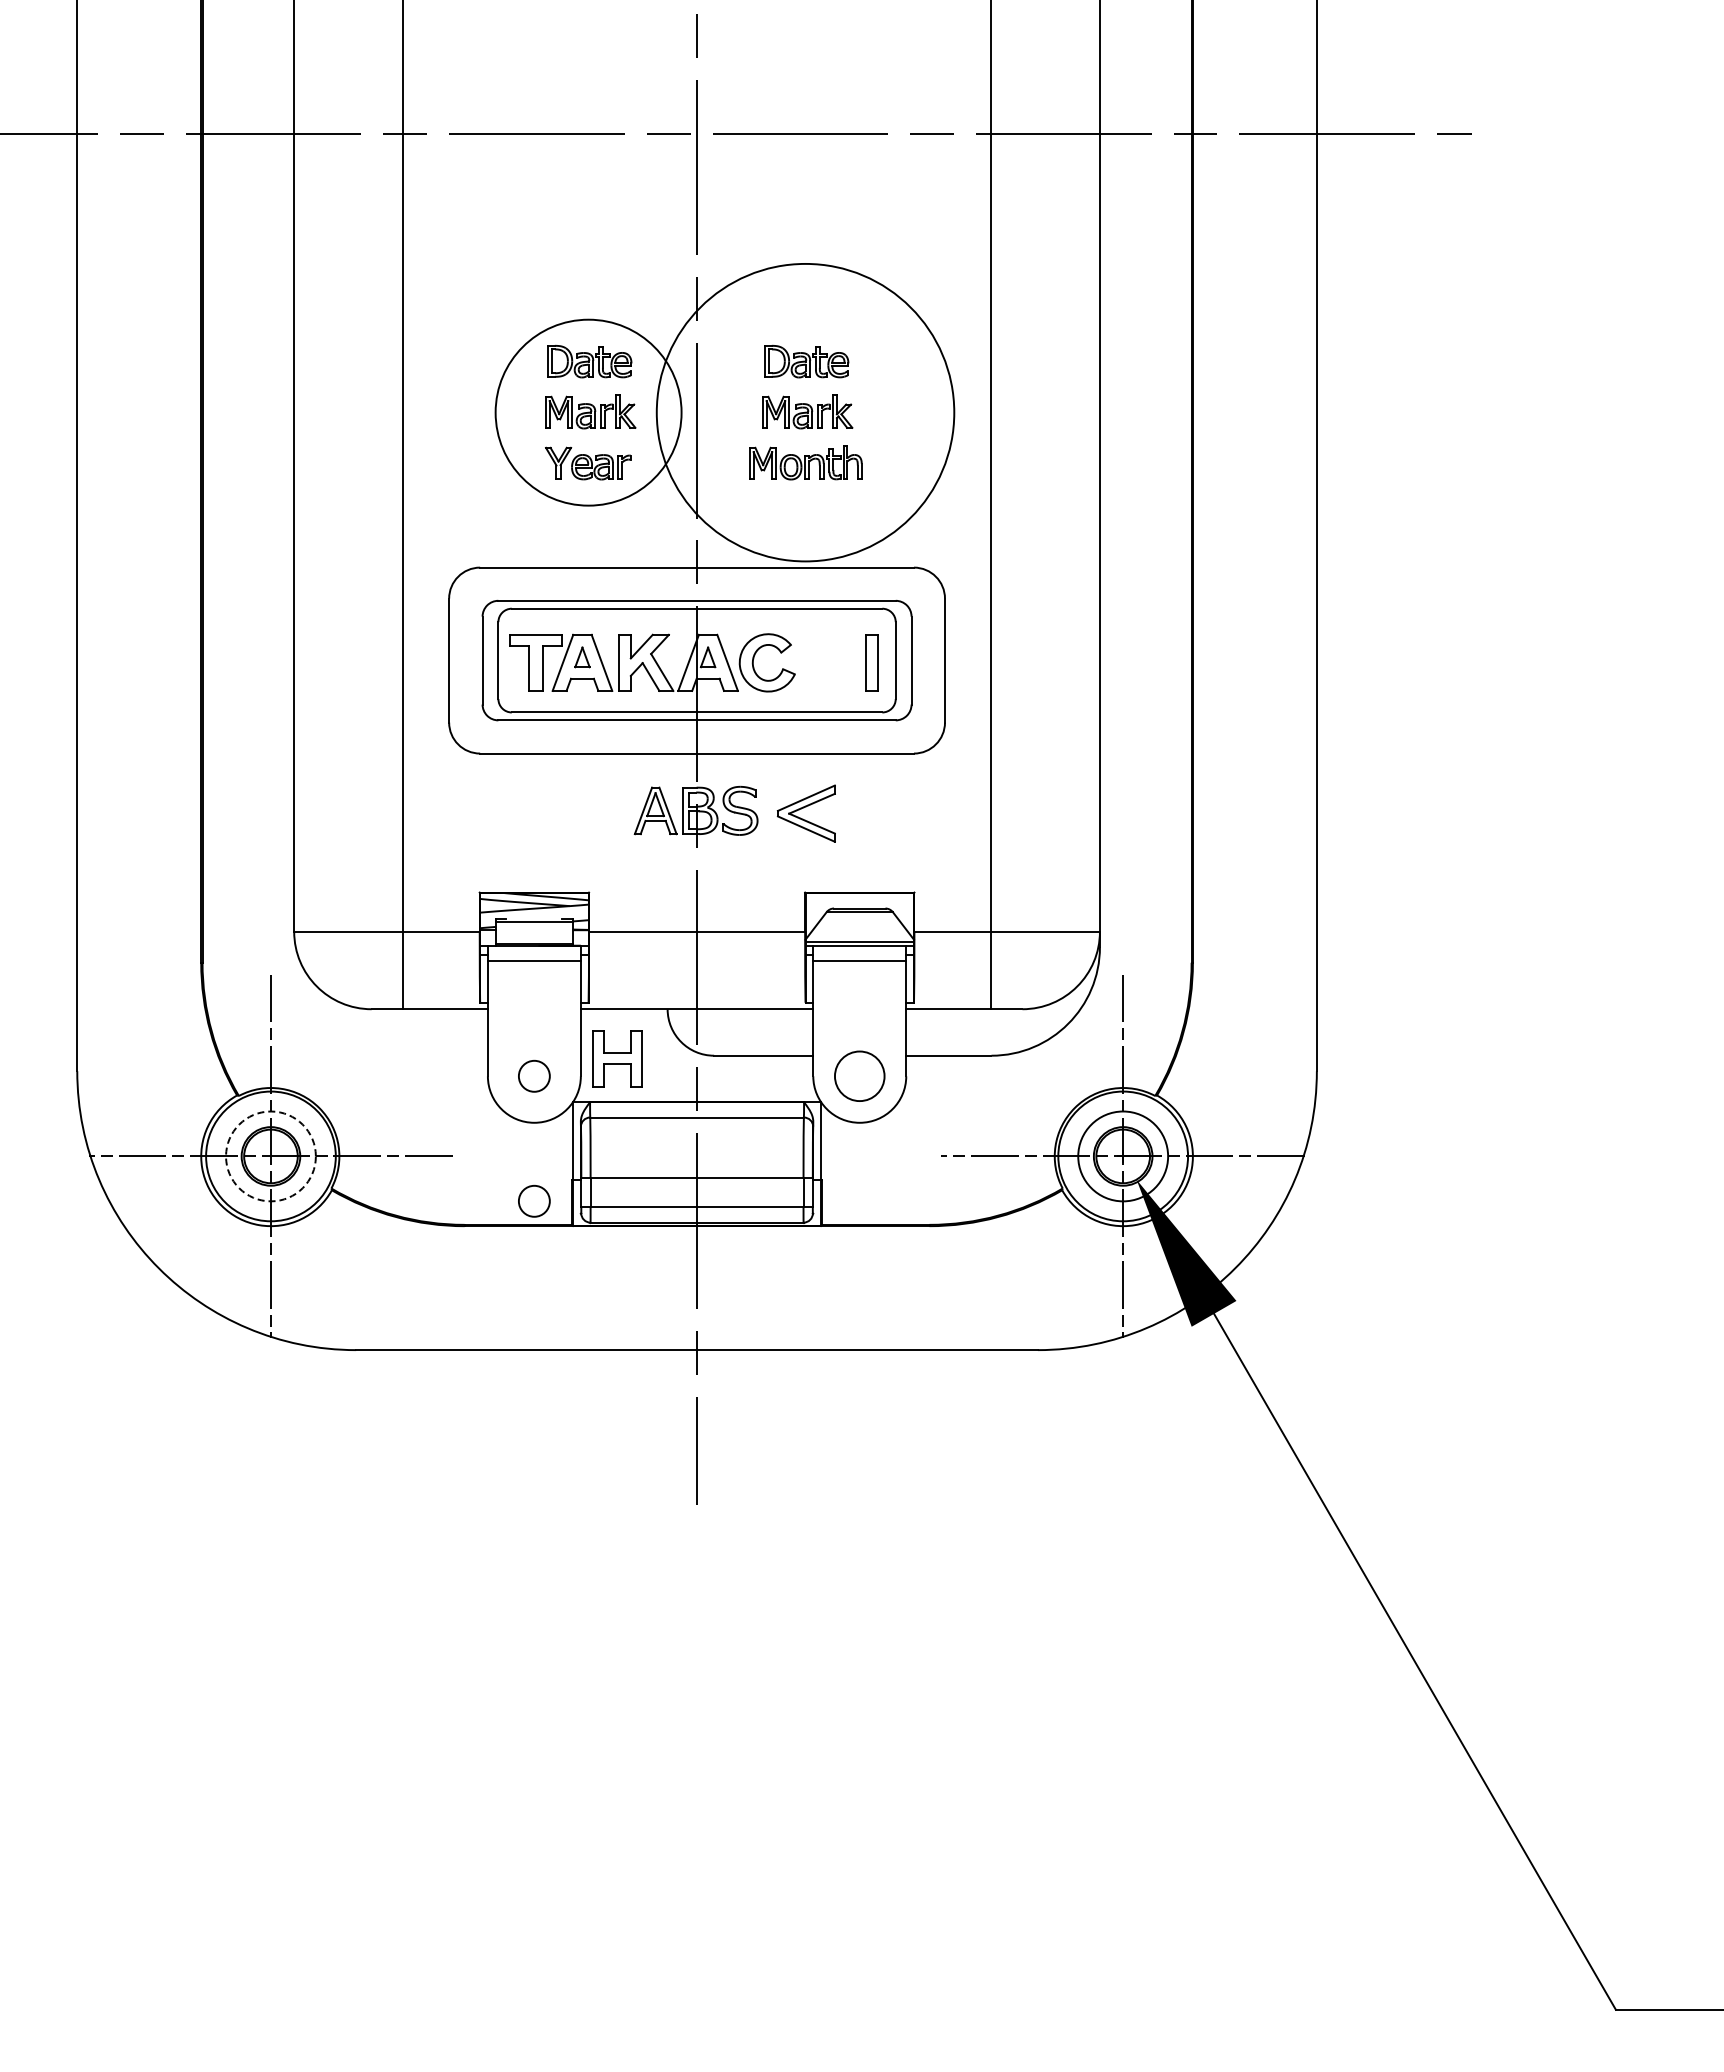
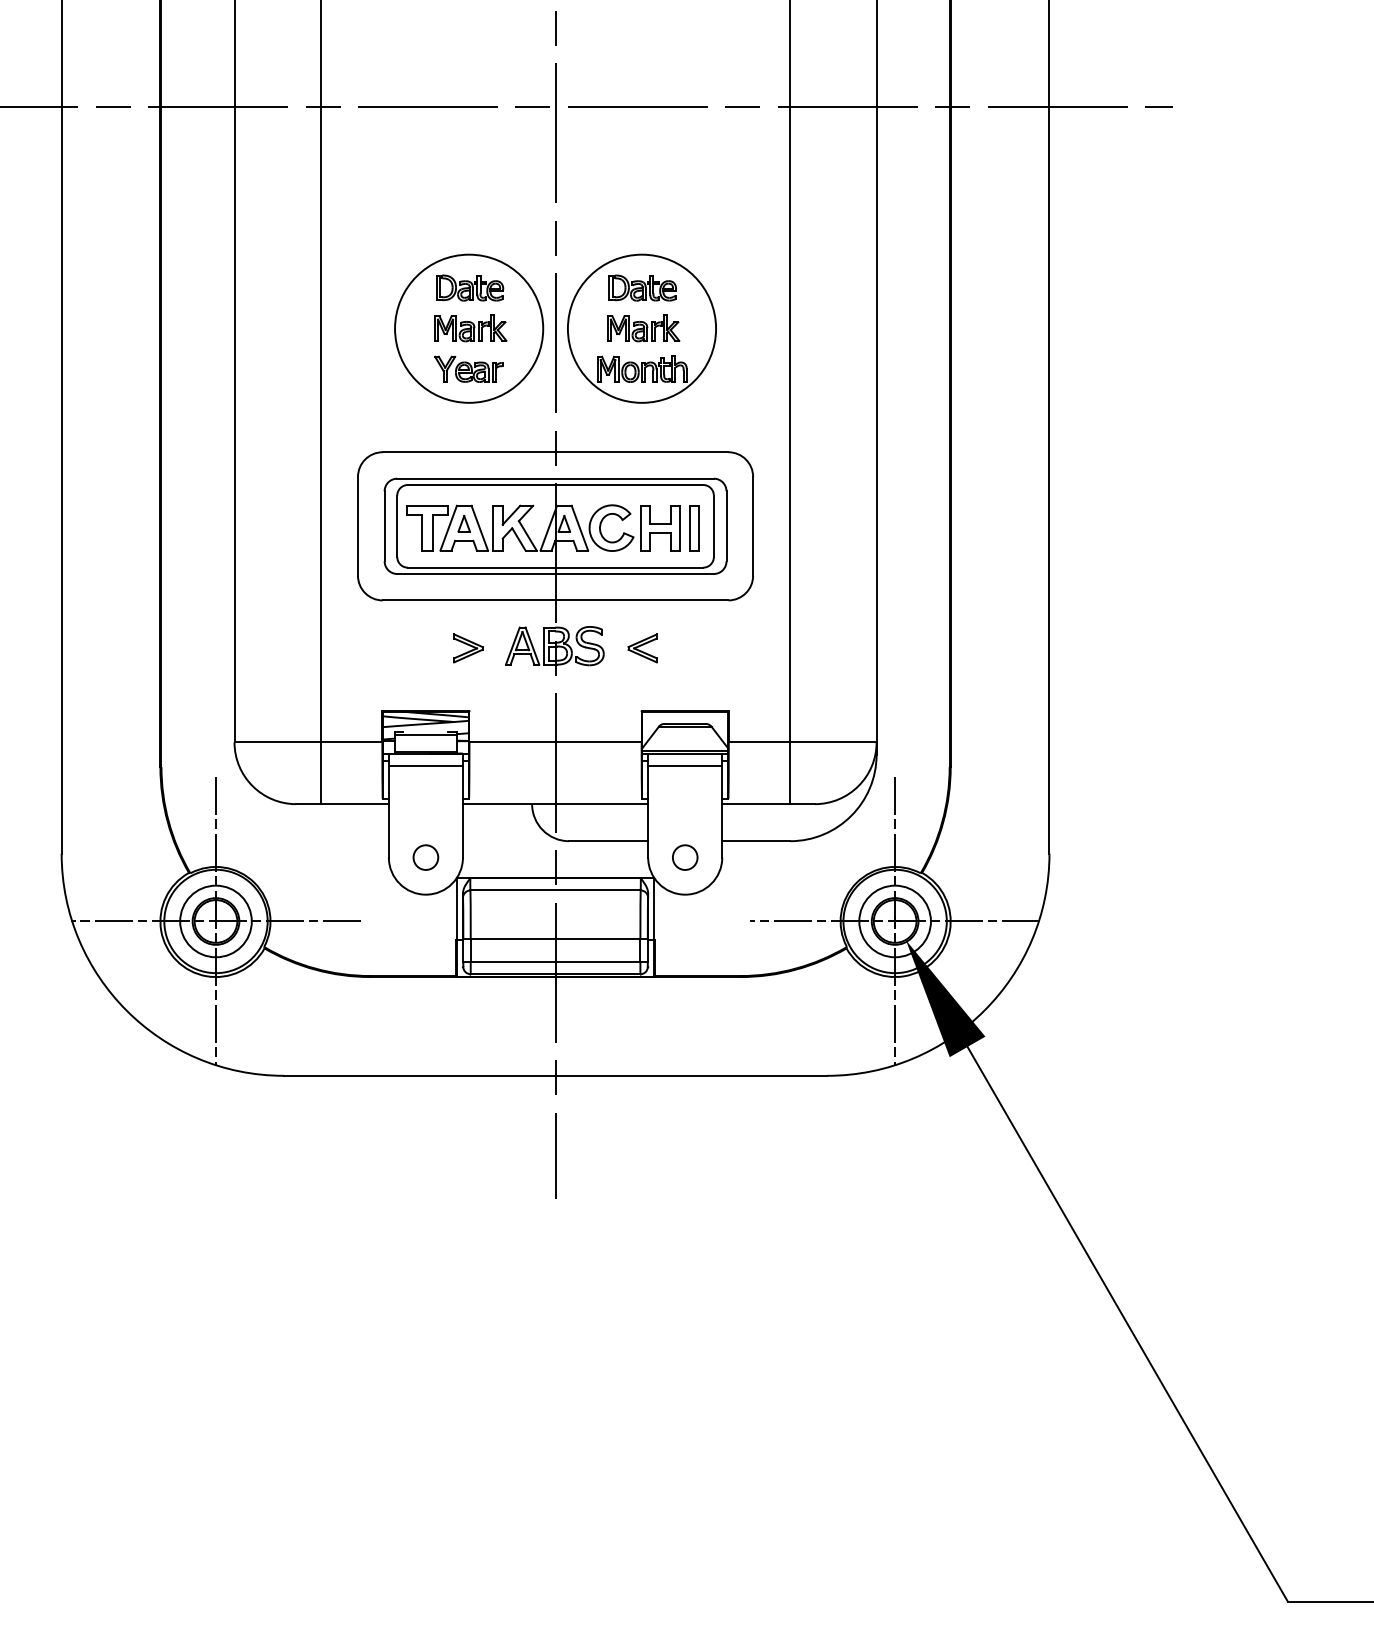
circle: (805, 412) -> (641, 328), size x0.62
part: (587, 813) -> (468, 648), added
part: (806, 813) -> (642, 648), size x0.62
part: (617, 1058) -> (660, 527), moved
circle: (859, 1075) -> (685, 856), size x0.62
circle: (270, 1156) -> (215, 921), dashed -> solid
circle: (534, 1200) -> (426, 956), removed

